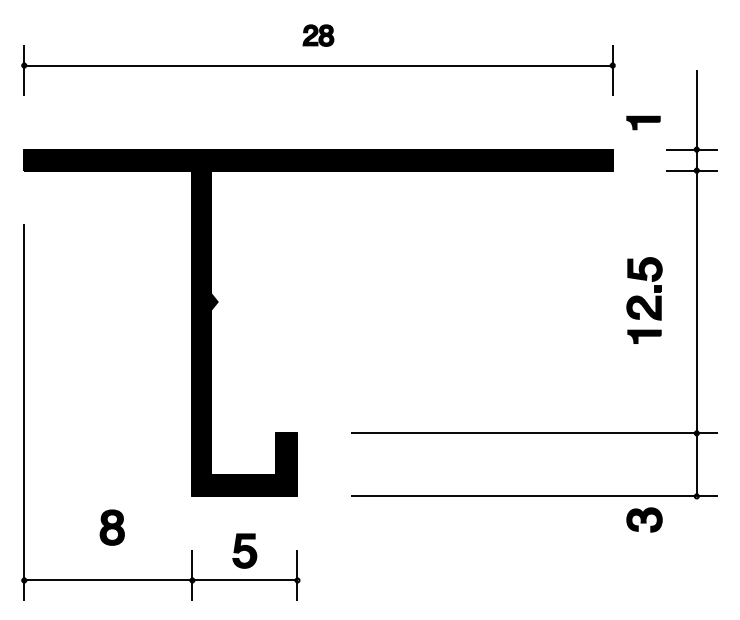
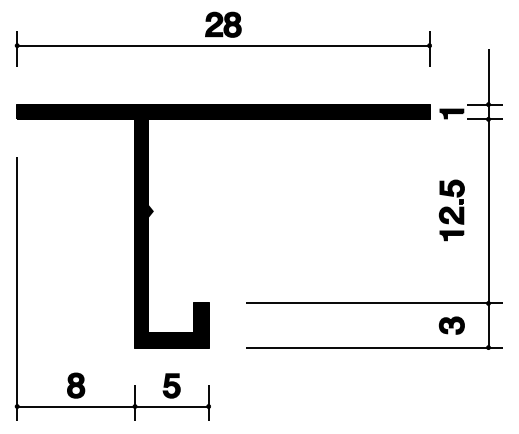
part: (318, 35) -> (223, 24), size x1.67
part: (643, 122) -> (451, 113), moved
part: (644, 519) -> (451, 325), moved
part: (111, 527) -> (75, 385), moved

